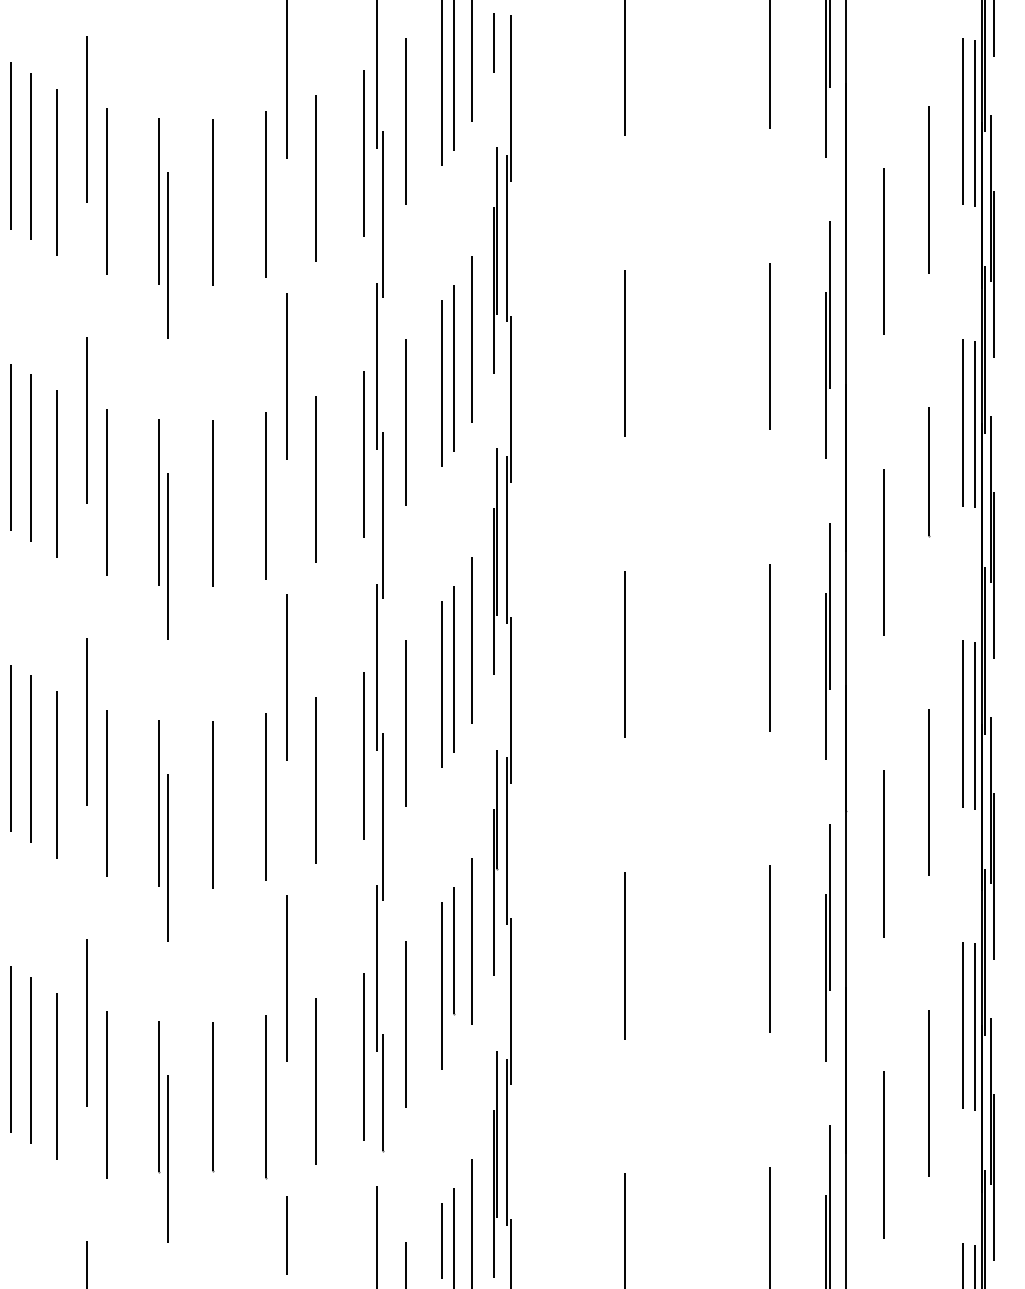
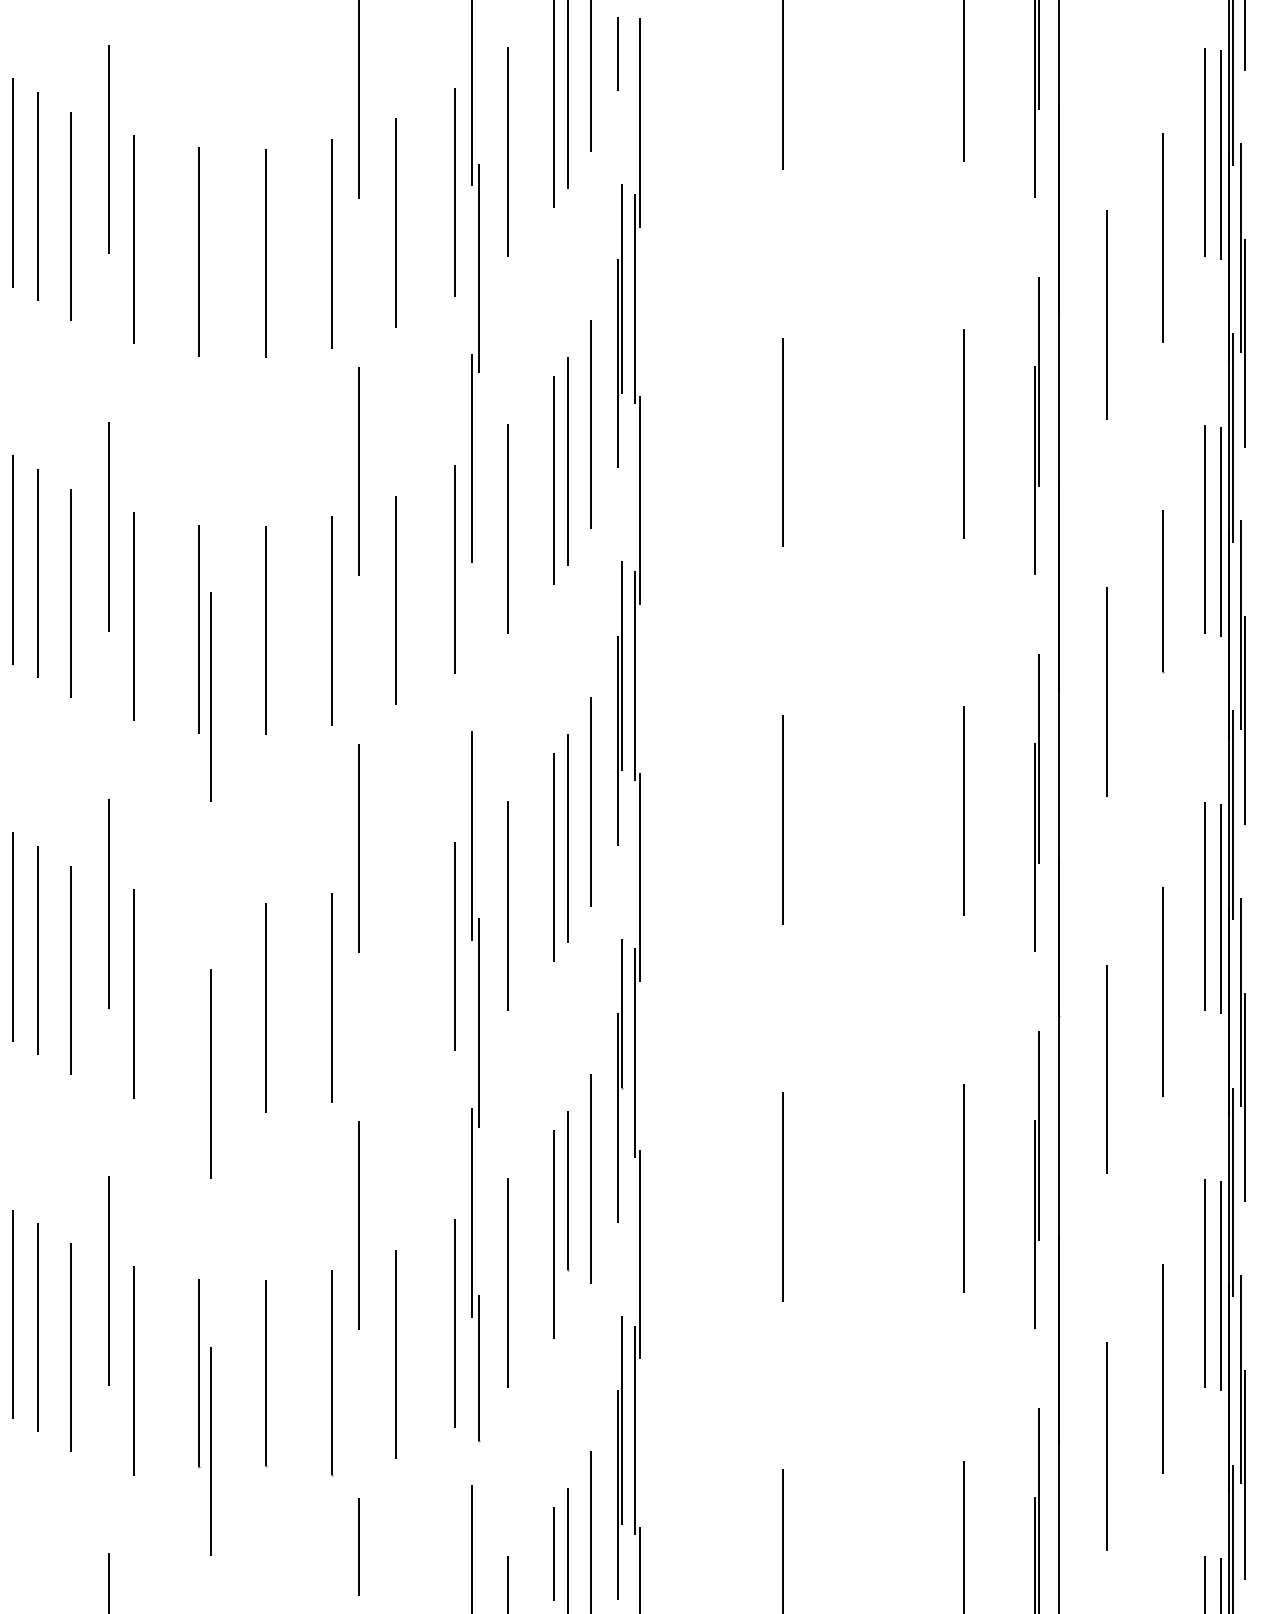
line: (168, 255) -> (210, 319), removed
line: (383, 515) -> (479, 645), removed
line: (316, 780) -> (395, 977), removed
line: (159, 803) -> (199, 1006), removed

